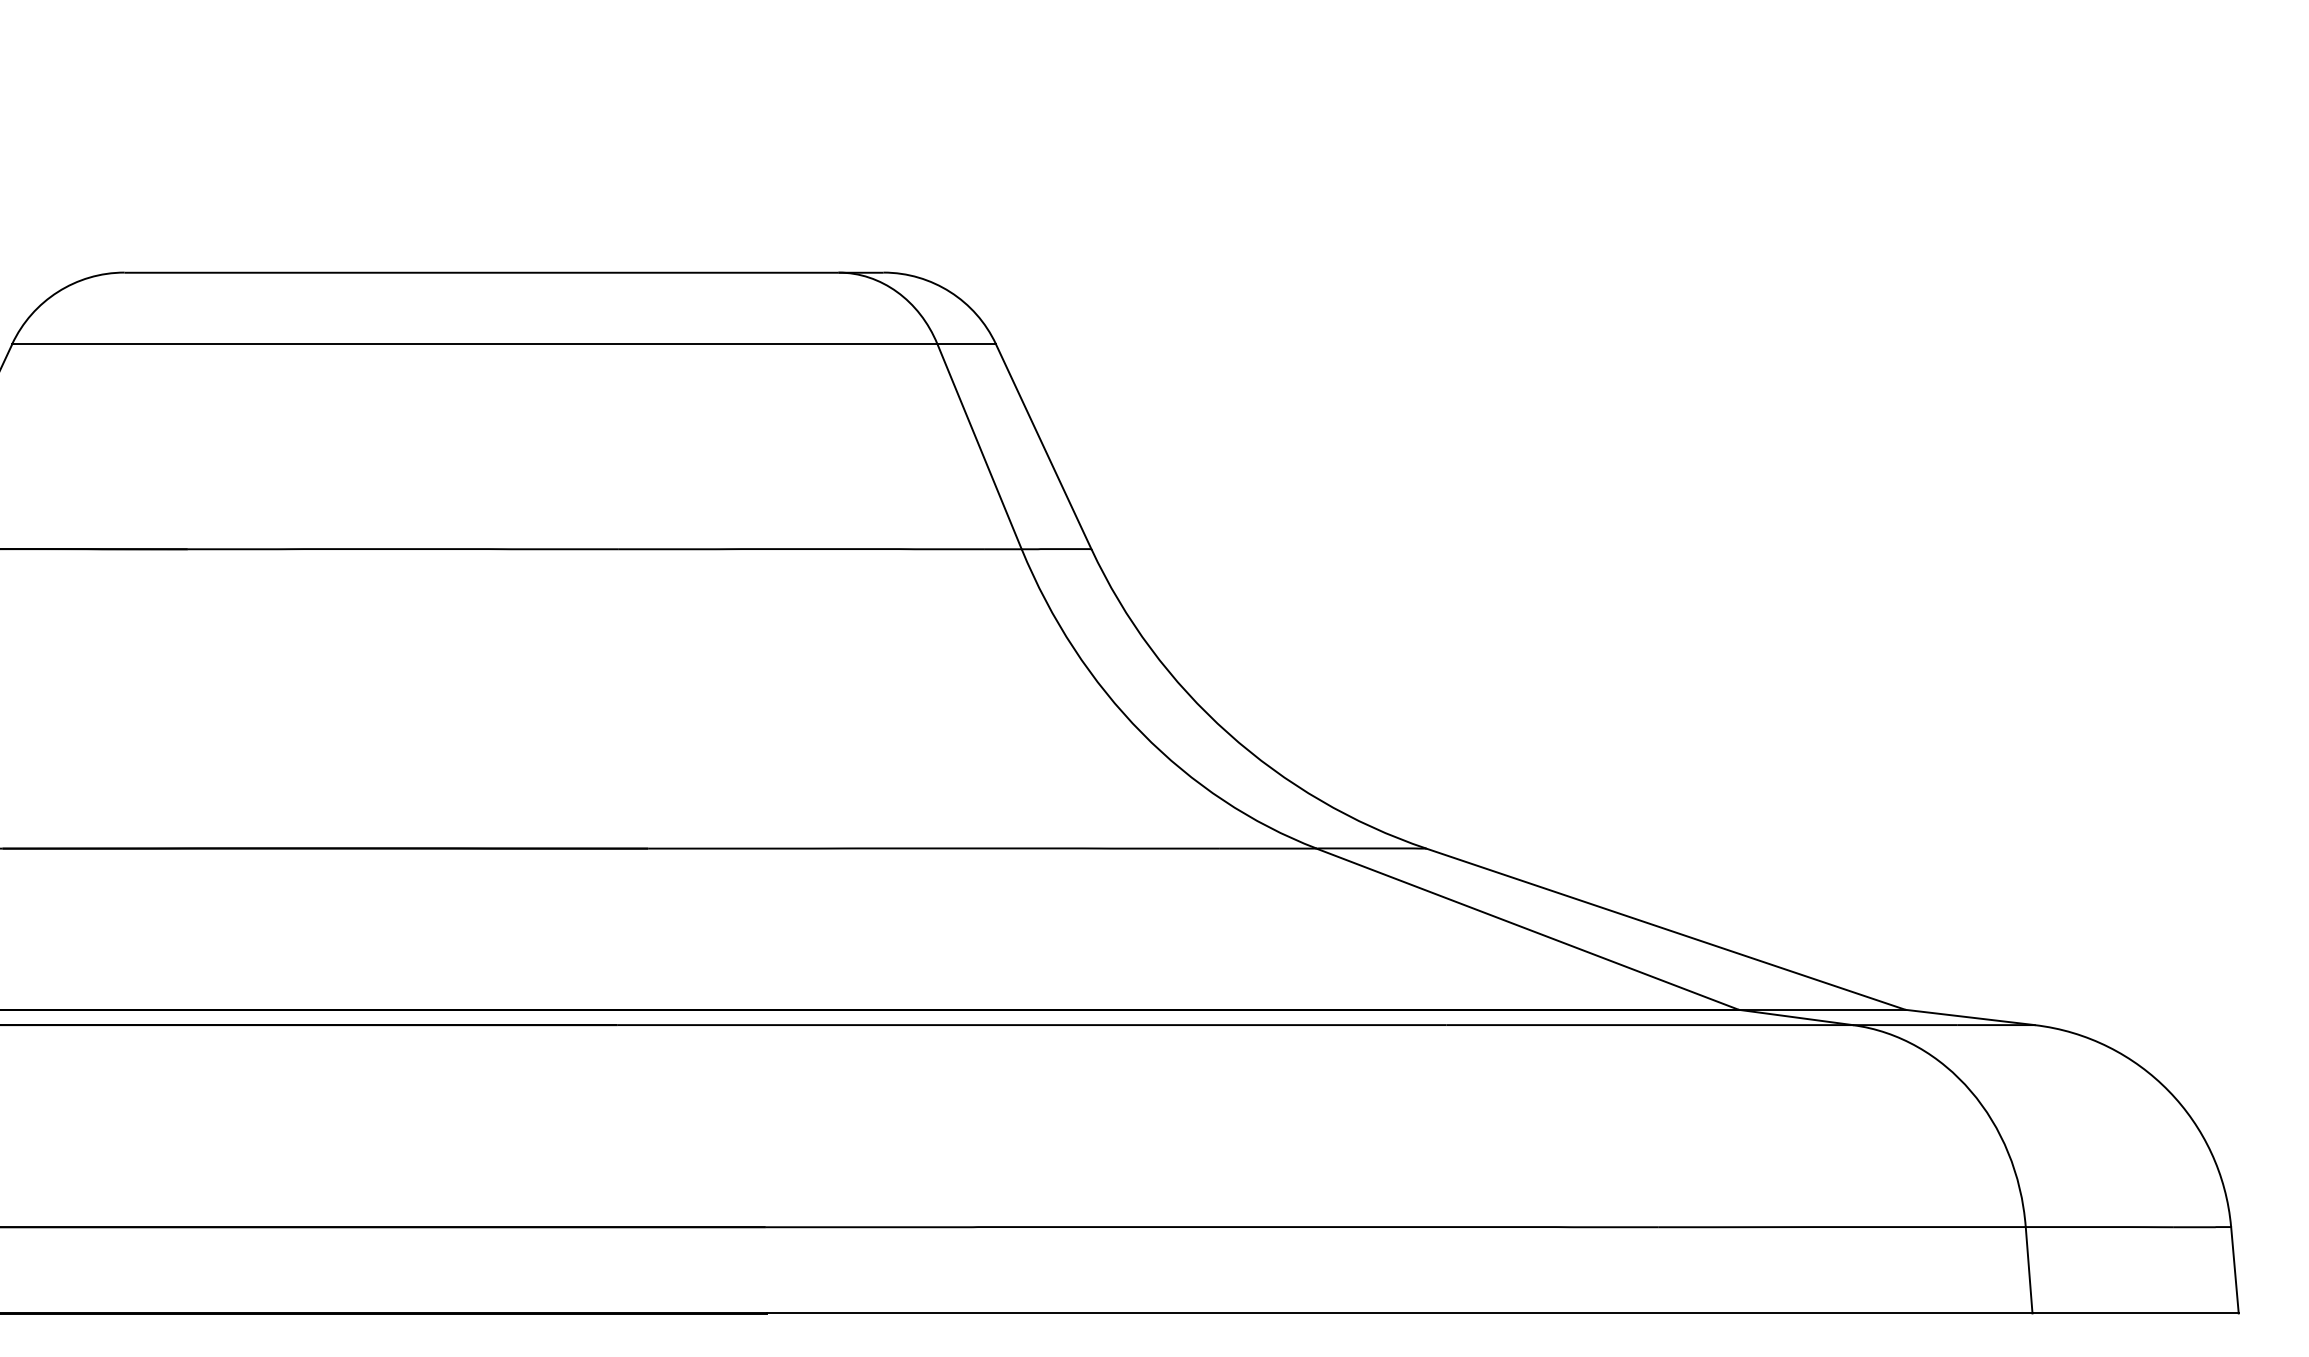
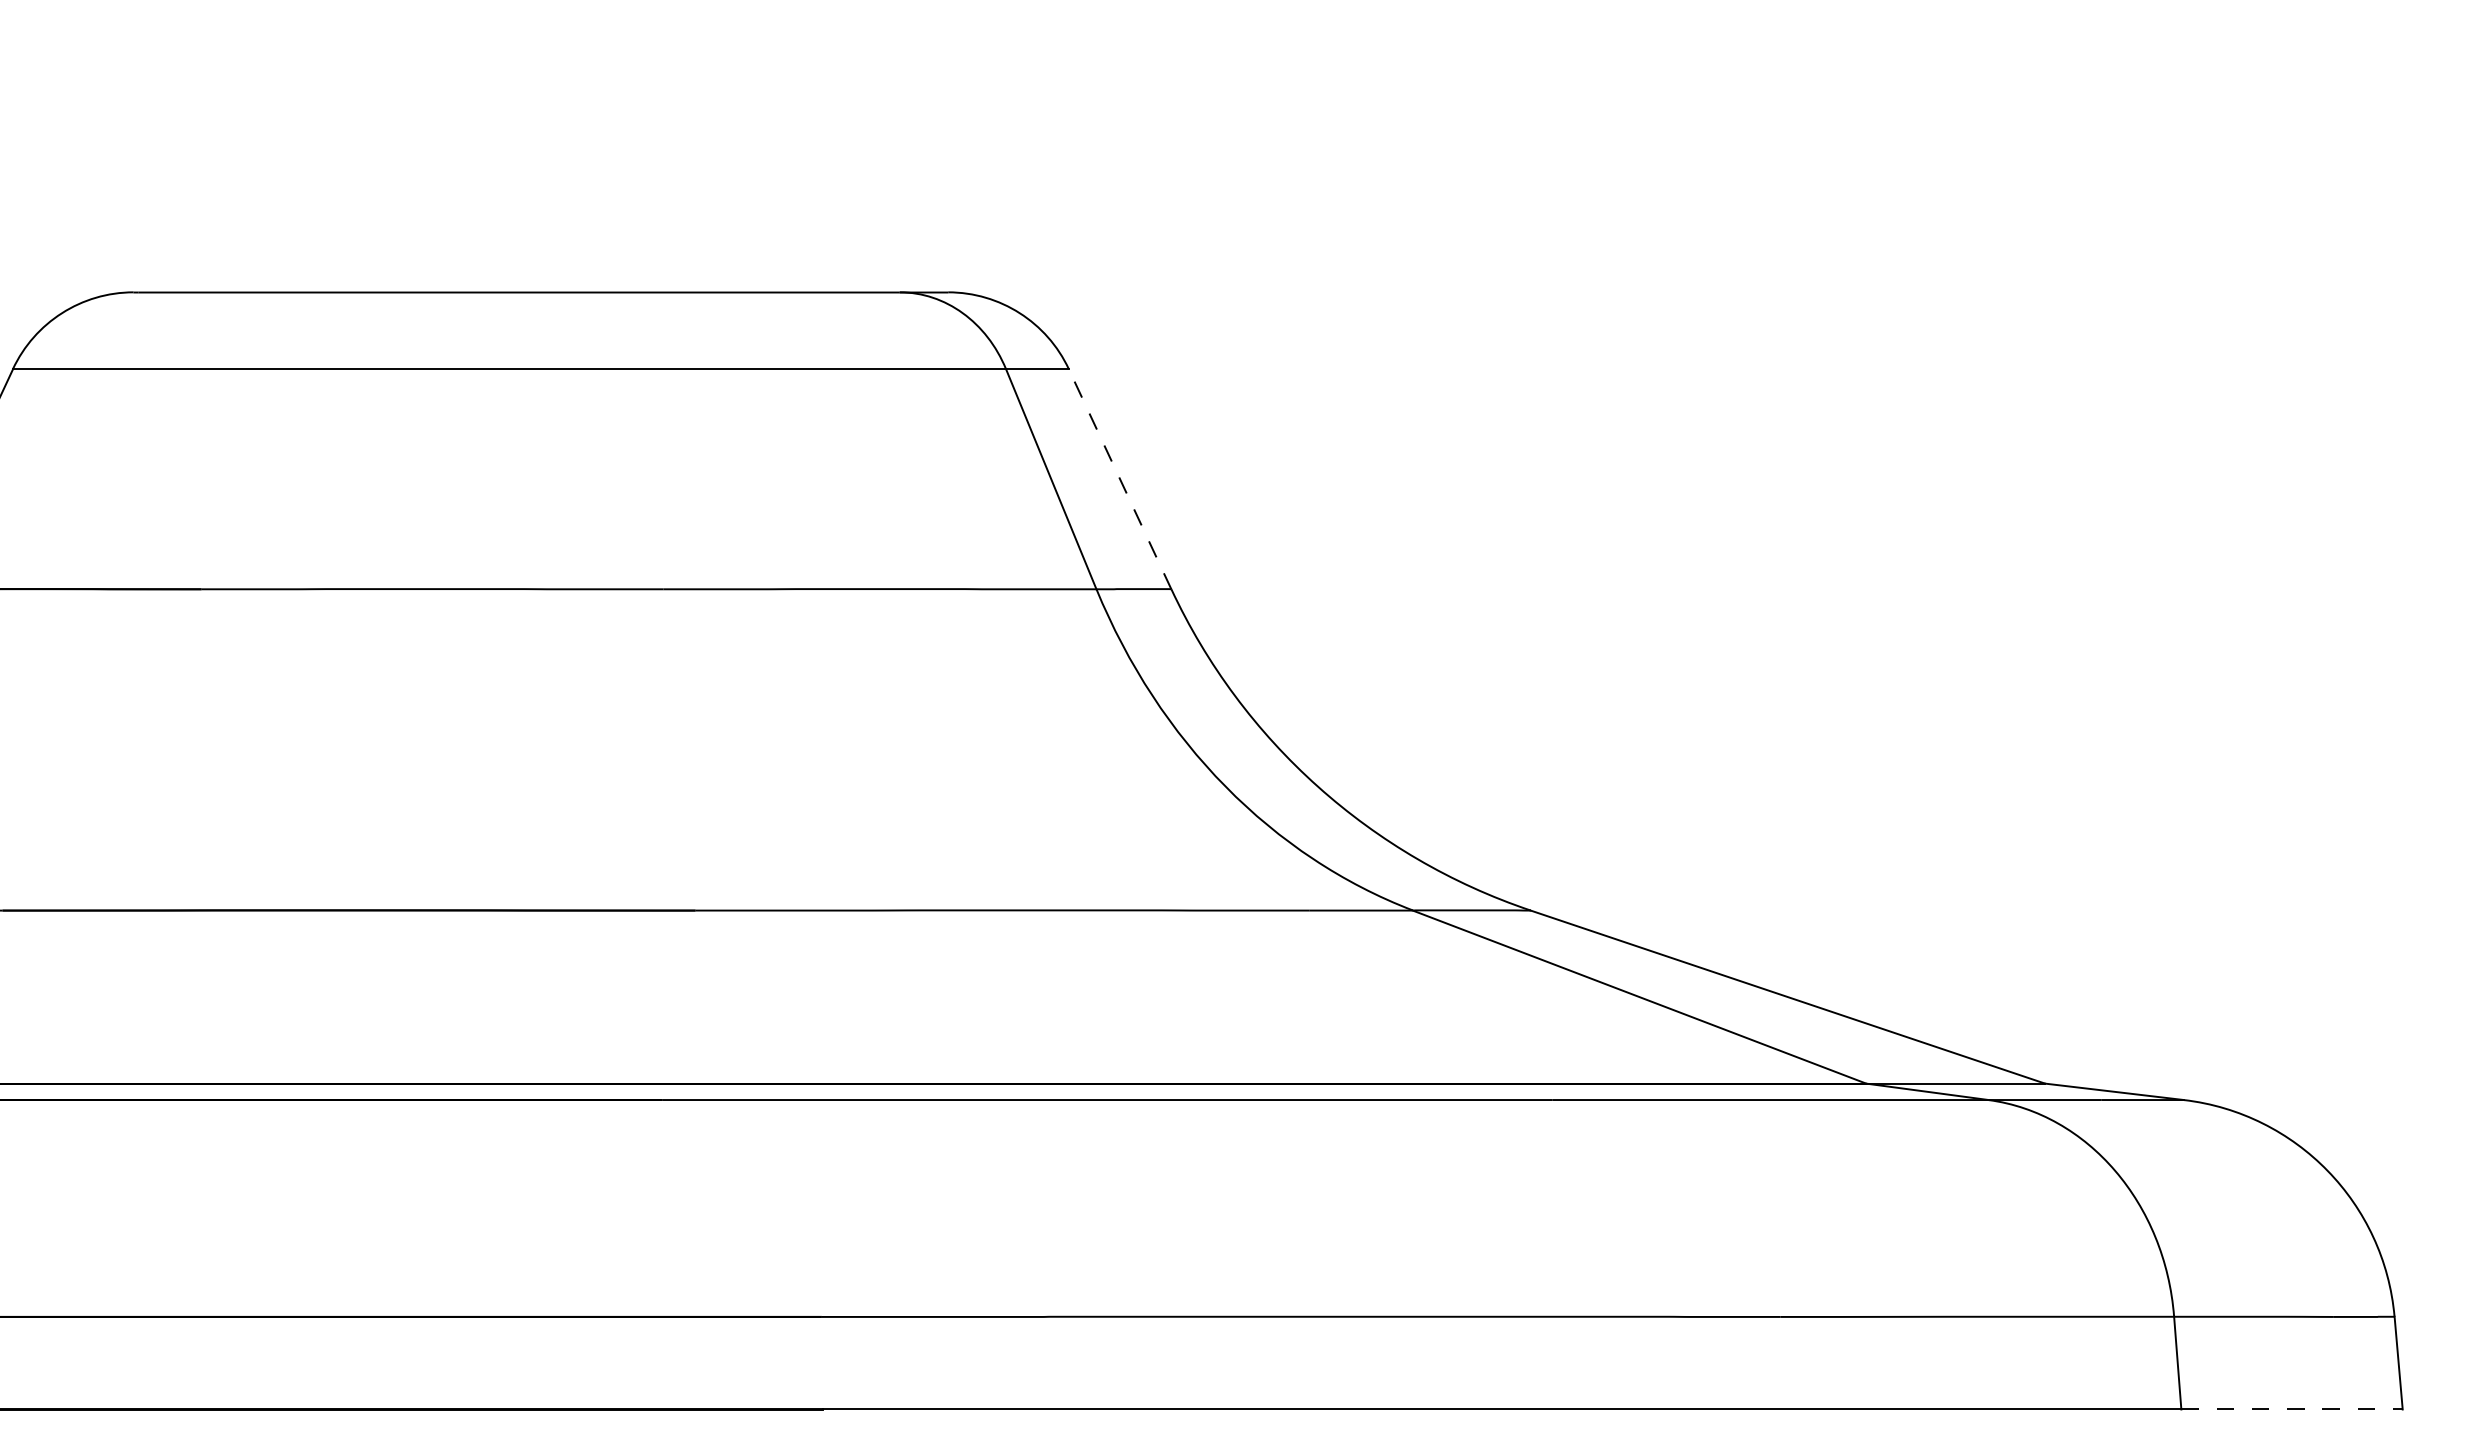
line: (1043, 446) -> (1119, 478), solid -> dashed
line: (2136, 1313) -> (2292, 1409), solid -> dashed

